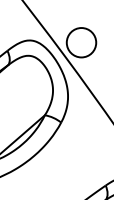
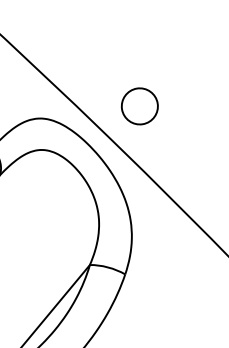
circle: (81, 42) -> (139, 105), size x0.6

